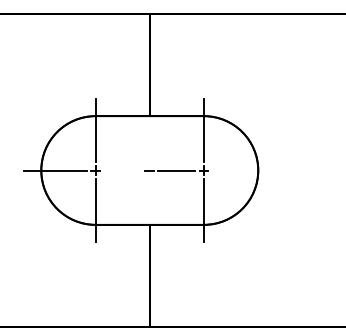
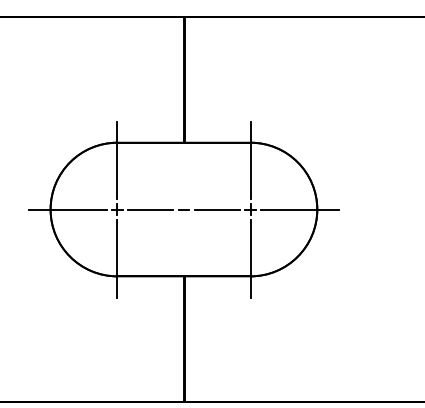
line: (122, 170) -> (150, 209), added
line: (243, 170) -> (299, 209), added

